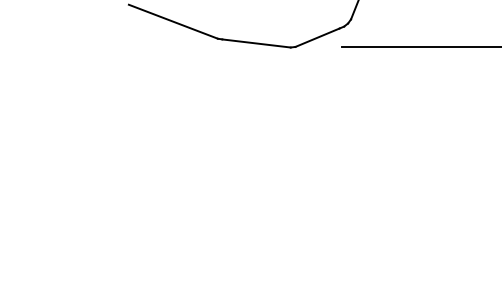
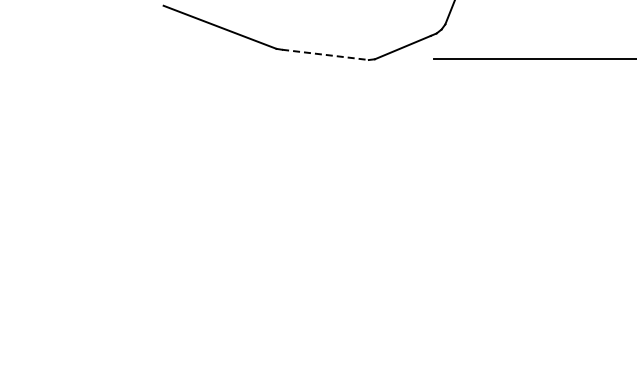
line: (256, 43) -> (325, 54), solid -> dashed

